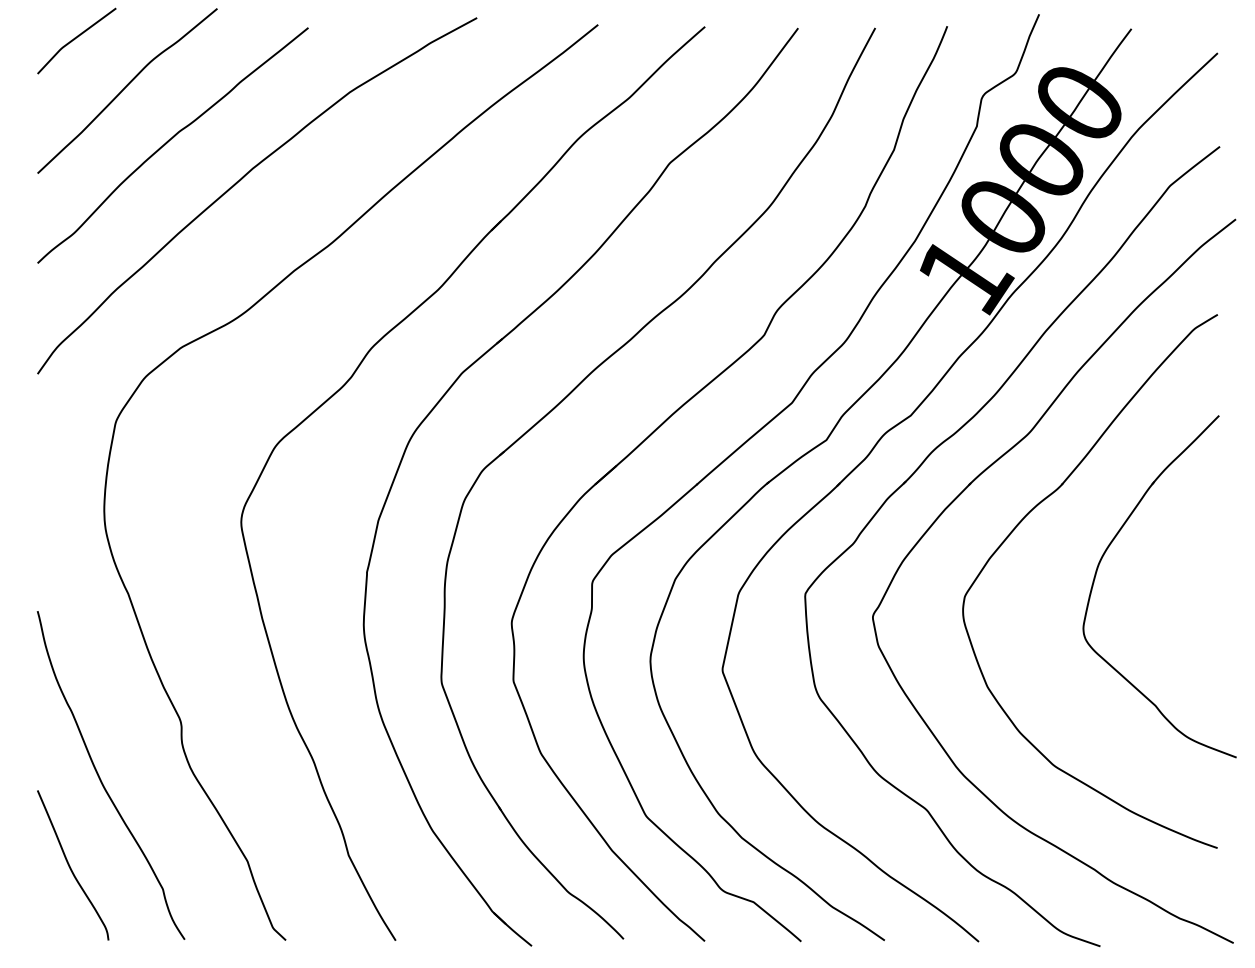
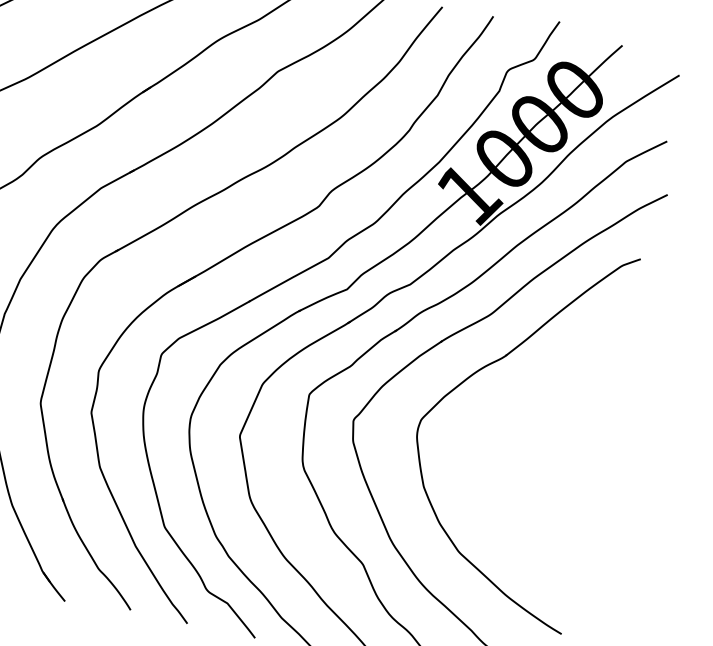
part: (1104, 555) -> (525, 411), removed

